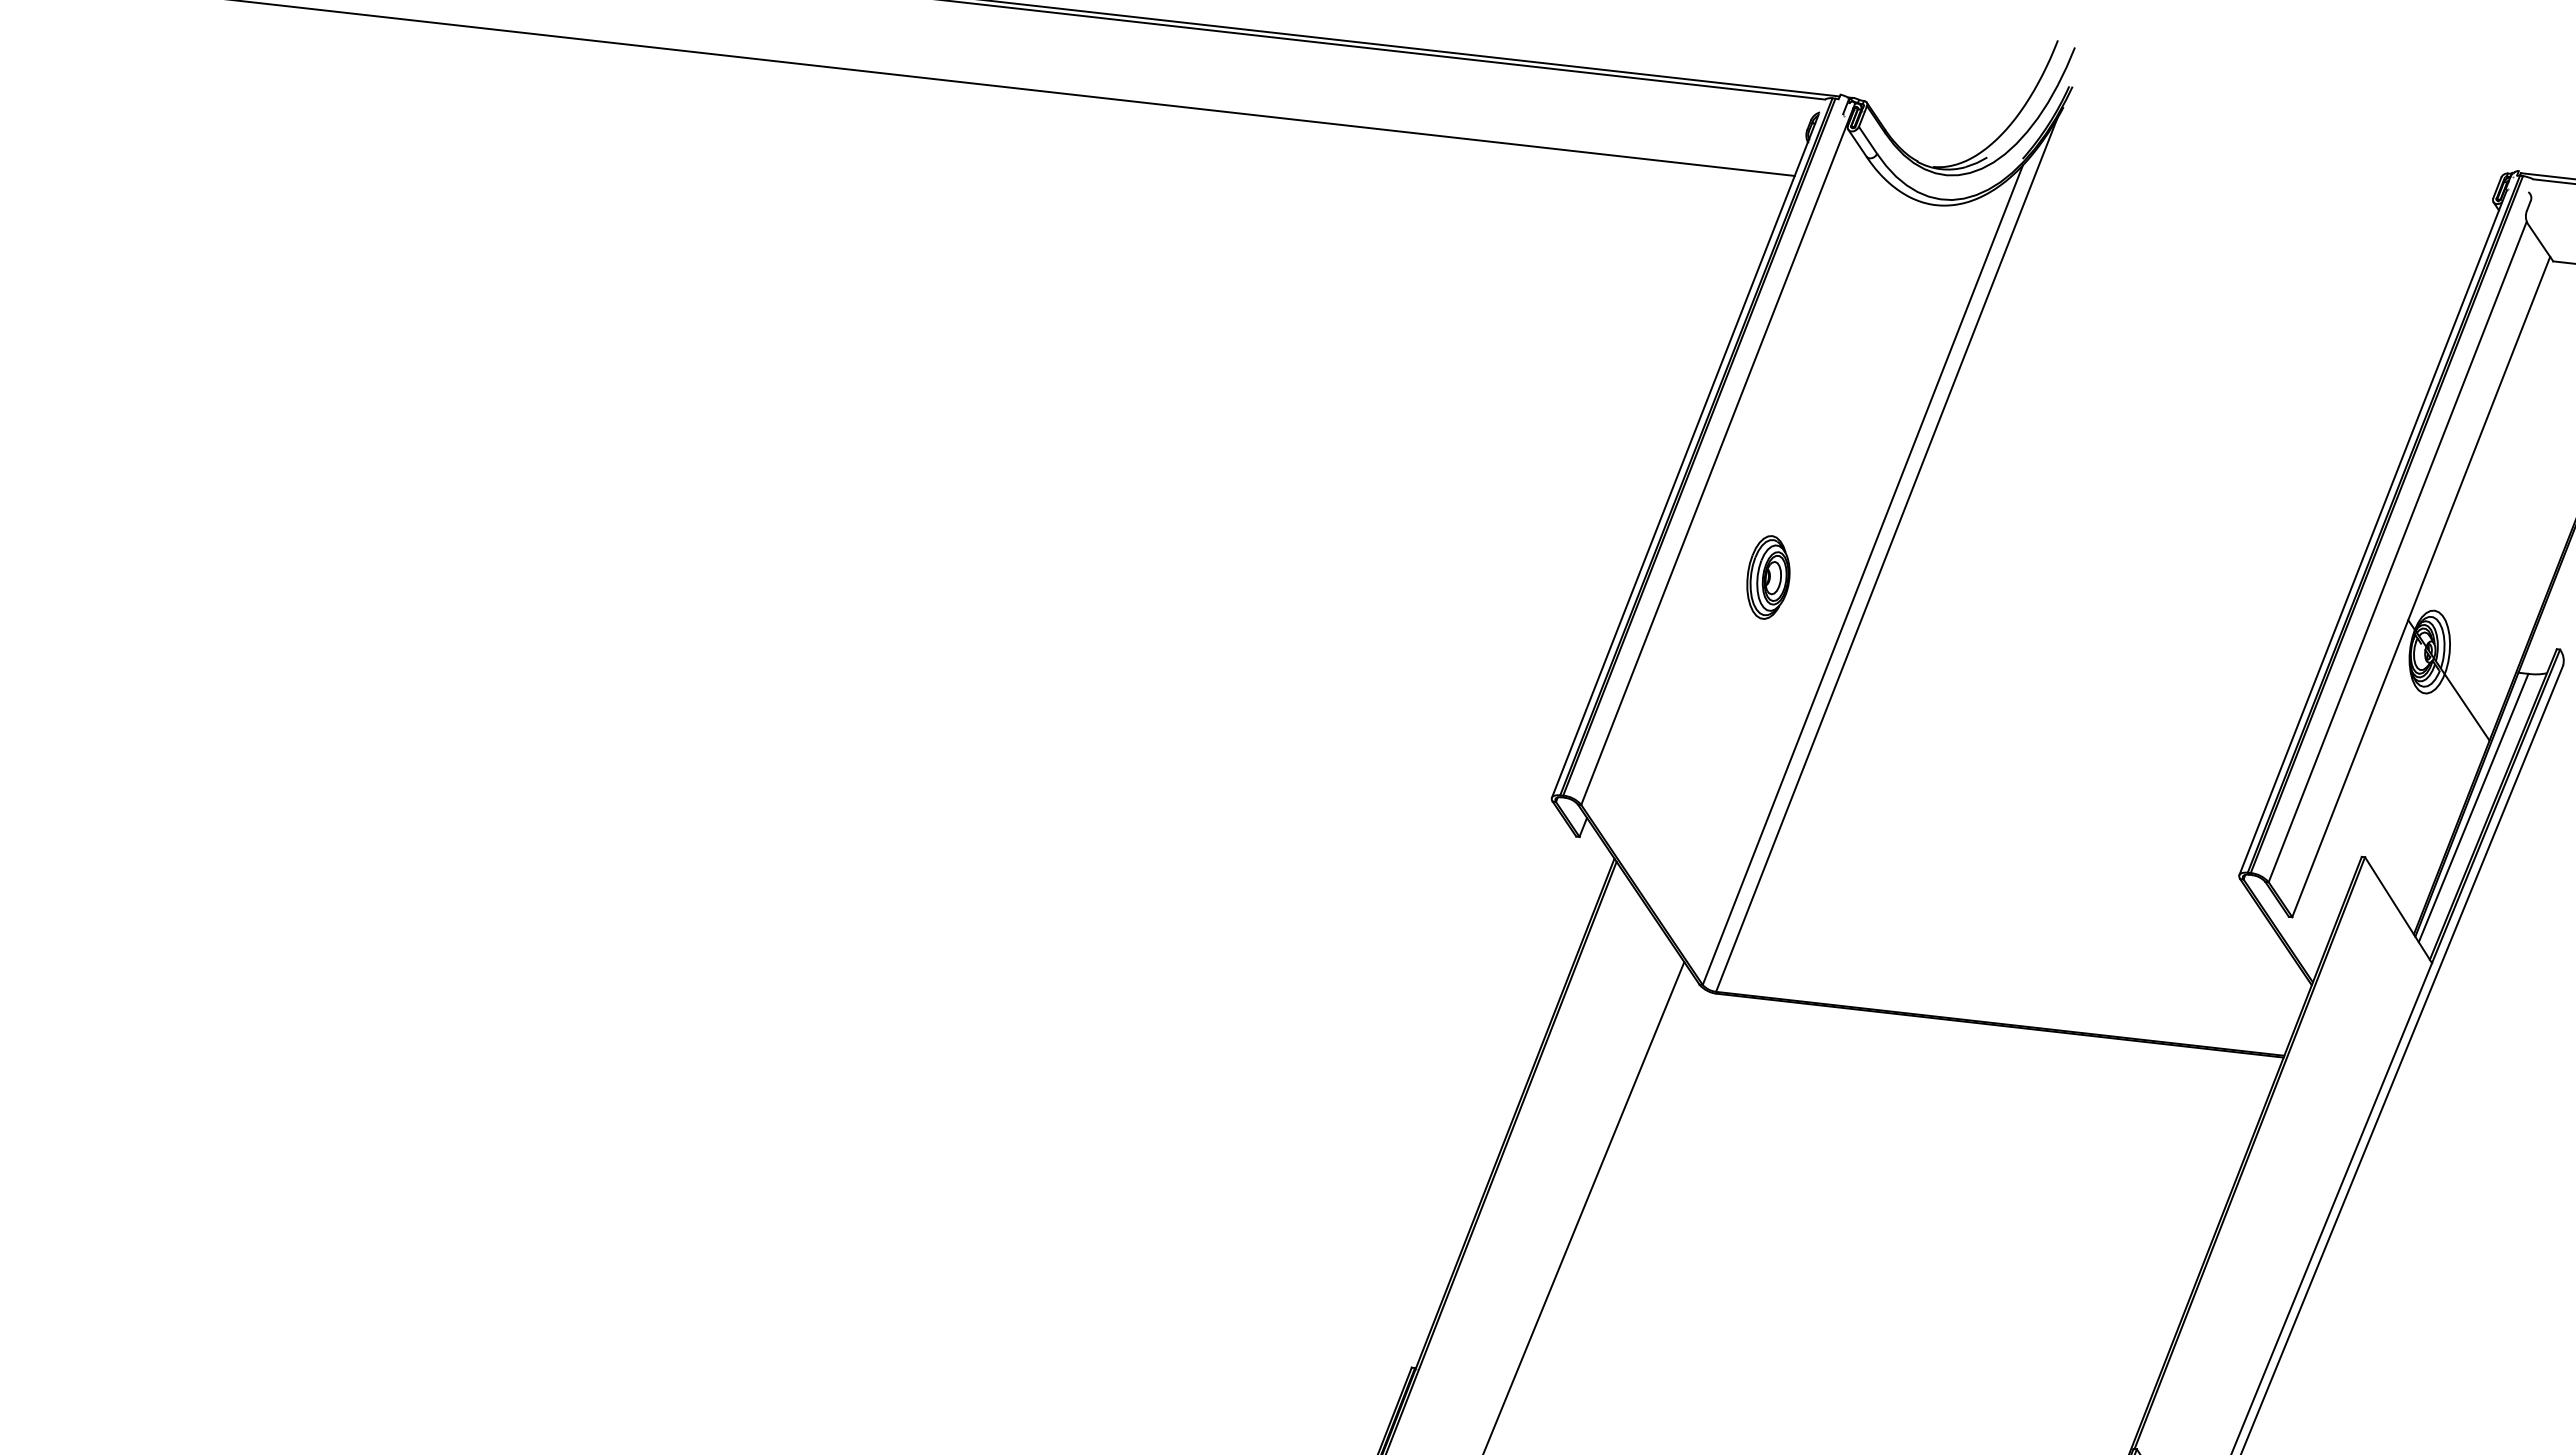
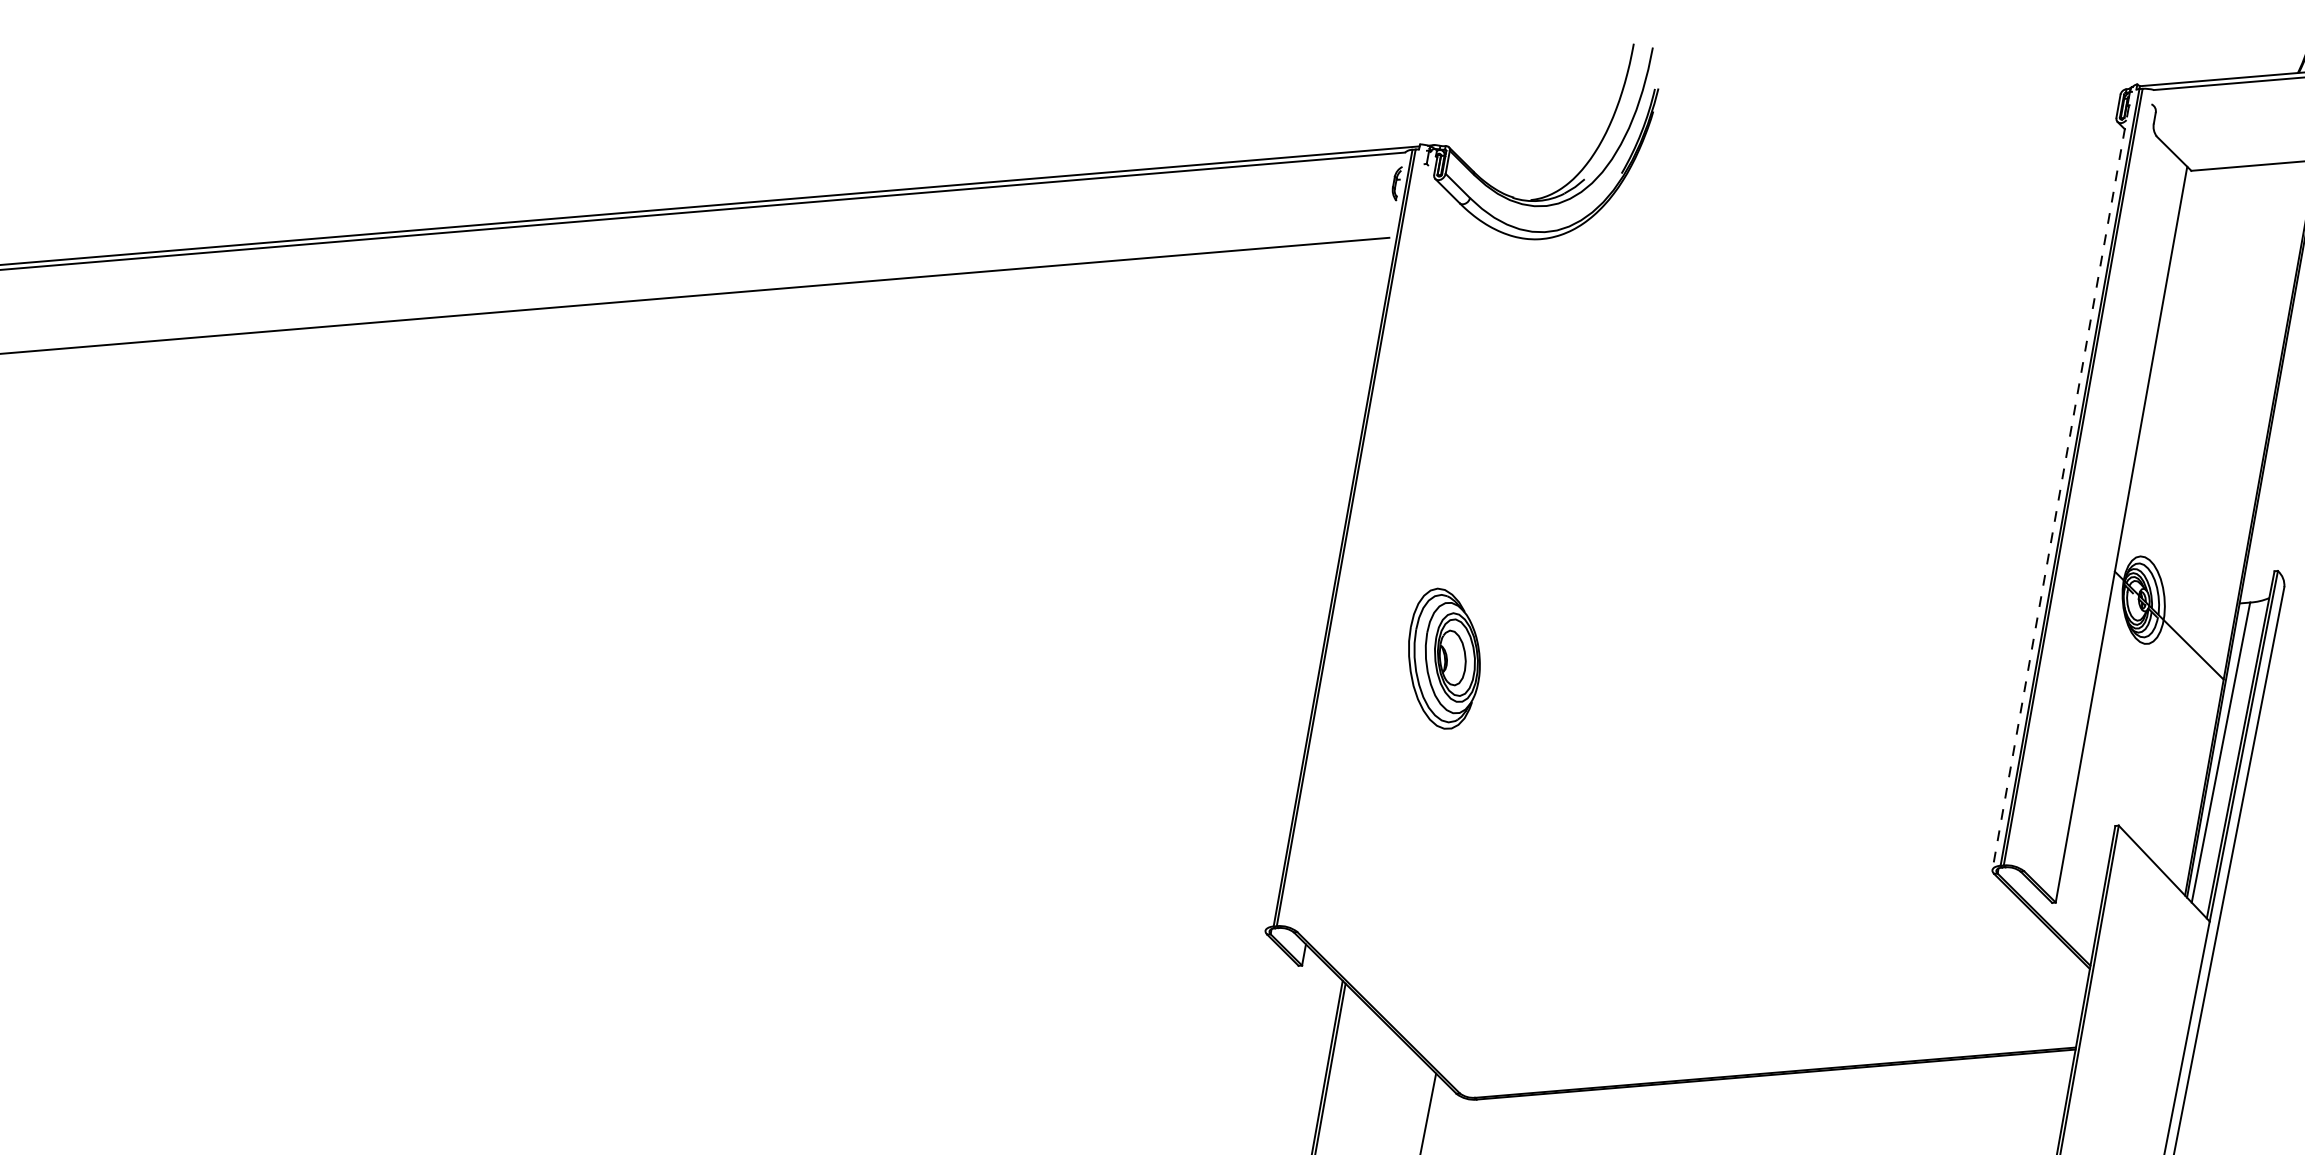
line: (1684, 455) -> (1332, 549), removed
line: (1717, 456) -> (1366, 543), removed
line: (2373, 532) -> (2060, 488), solid -> dashed
line: (2397, 551) -> (2089, 502), removed
line: (1886, 554) -> (1561, 610), removed
line: (1862, 575) -> (1541, 637), removed
part: (1768, 577) -> (1444, 658), size x1.6

